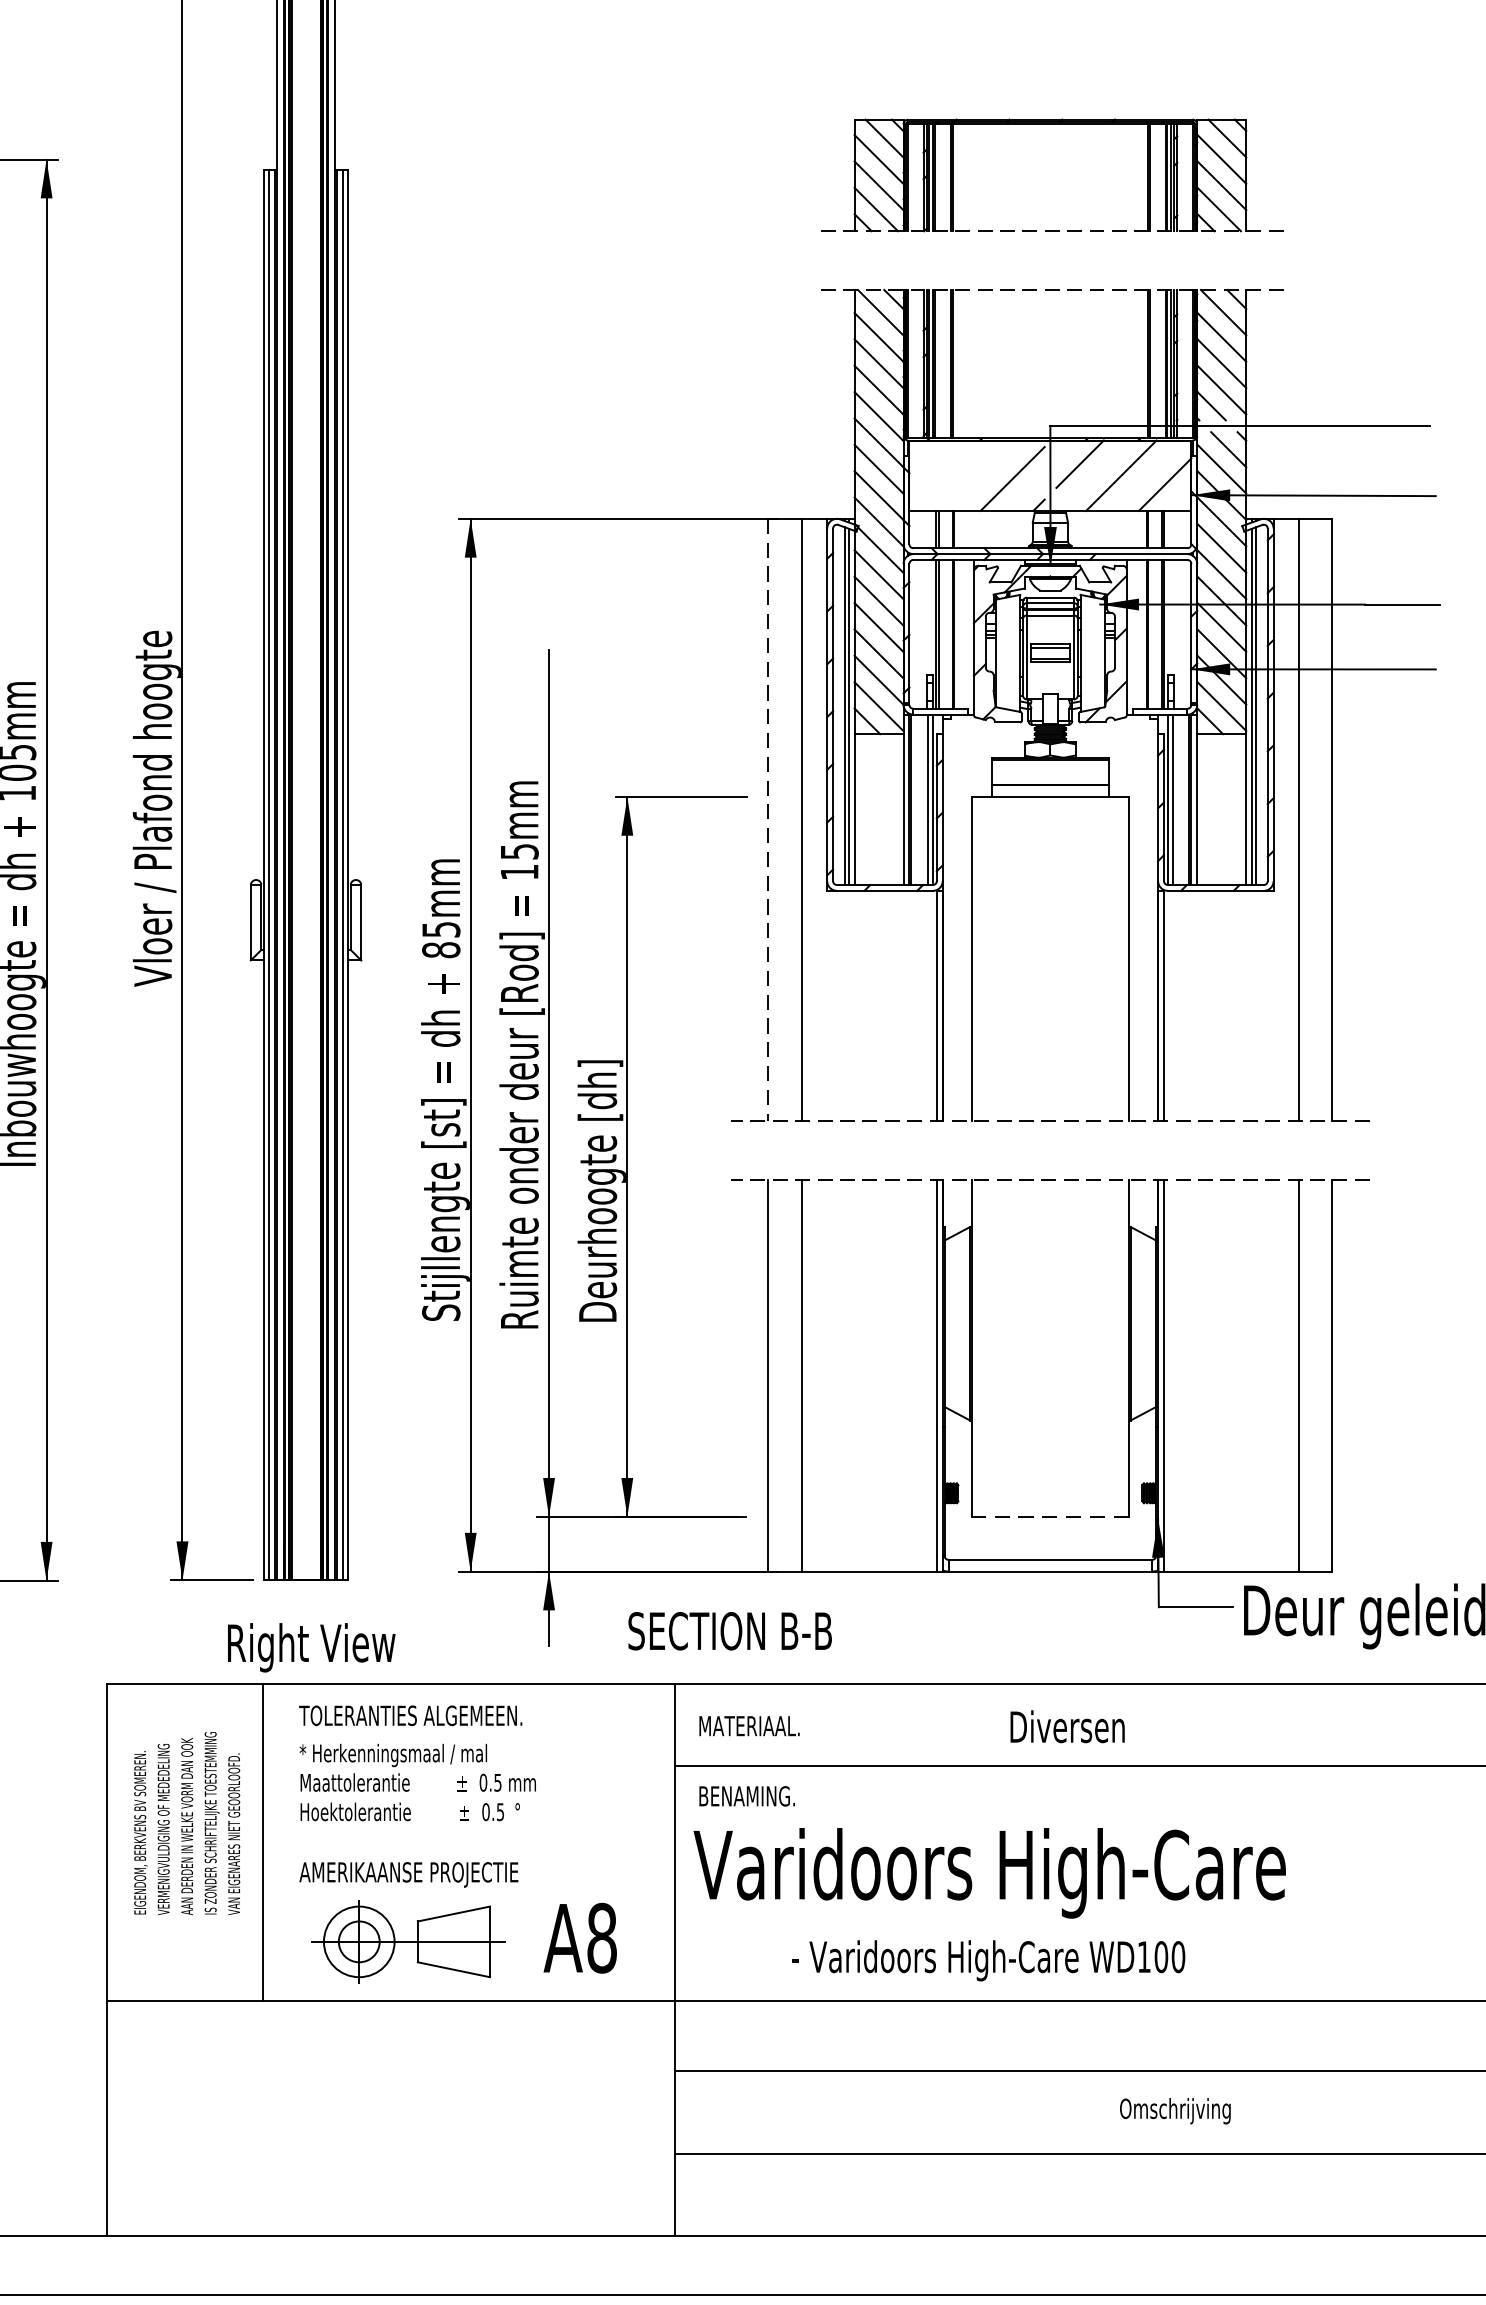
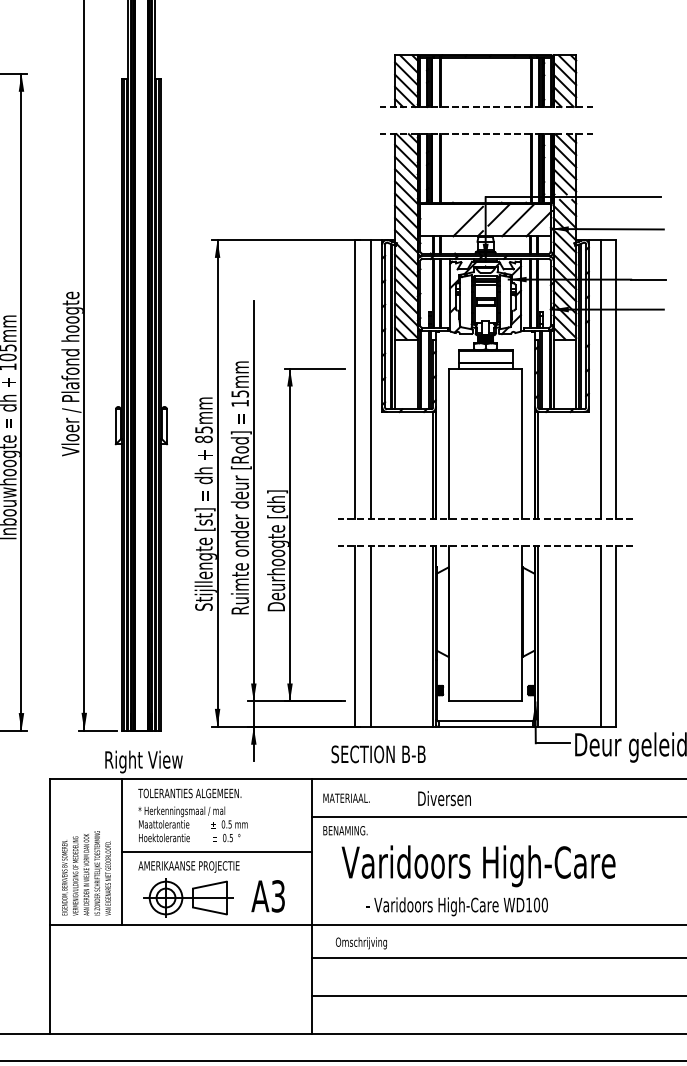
line: (768, 820) -> (355, 379), dashed -> solid
line: (1050, 1516) -> (485, 701), dashed -> solid
text: (730, 1631) -> (378, 754), moved
text: (1067, 1726) -> (444, 798), moved
text: (187, 1823) -> (86, 873), moved
line: (468, 1843) -> (216, 852), added
text: (989, 1873) -> (478, 866), moved
text: (602, 1938) -> (278, 896), A8 -> A3
text: (1173, 2111) -> (360, 943), moved

